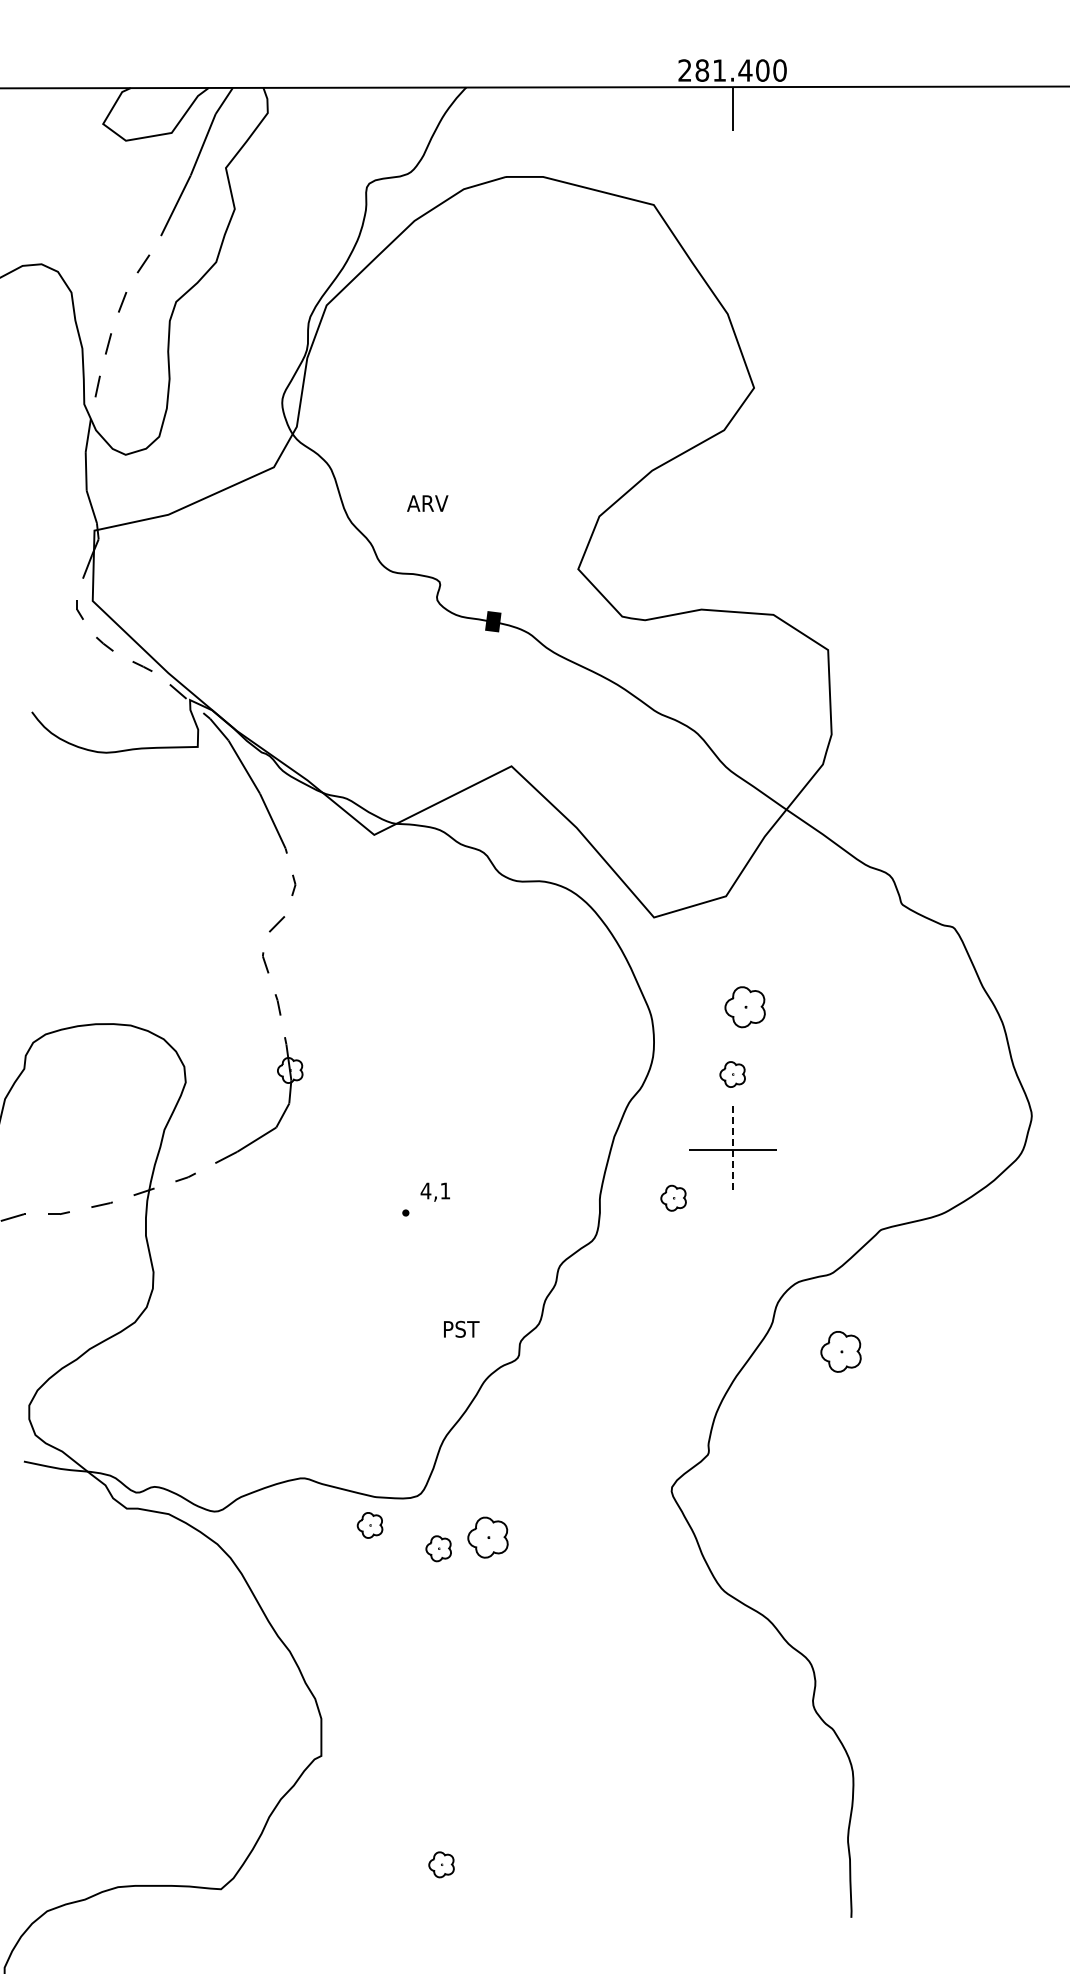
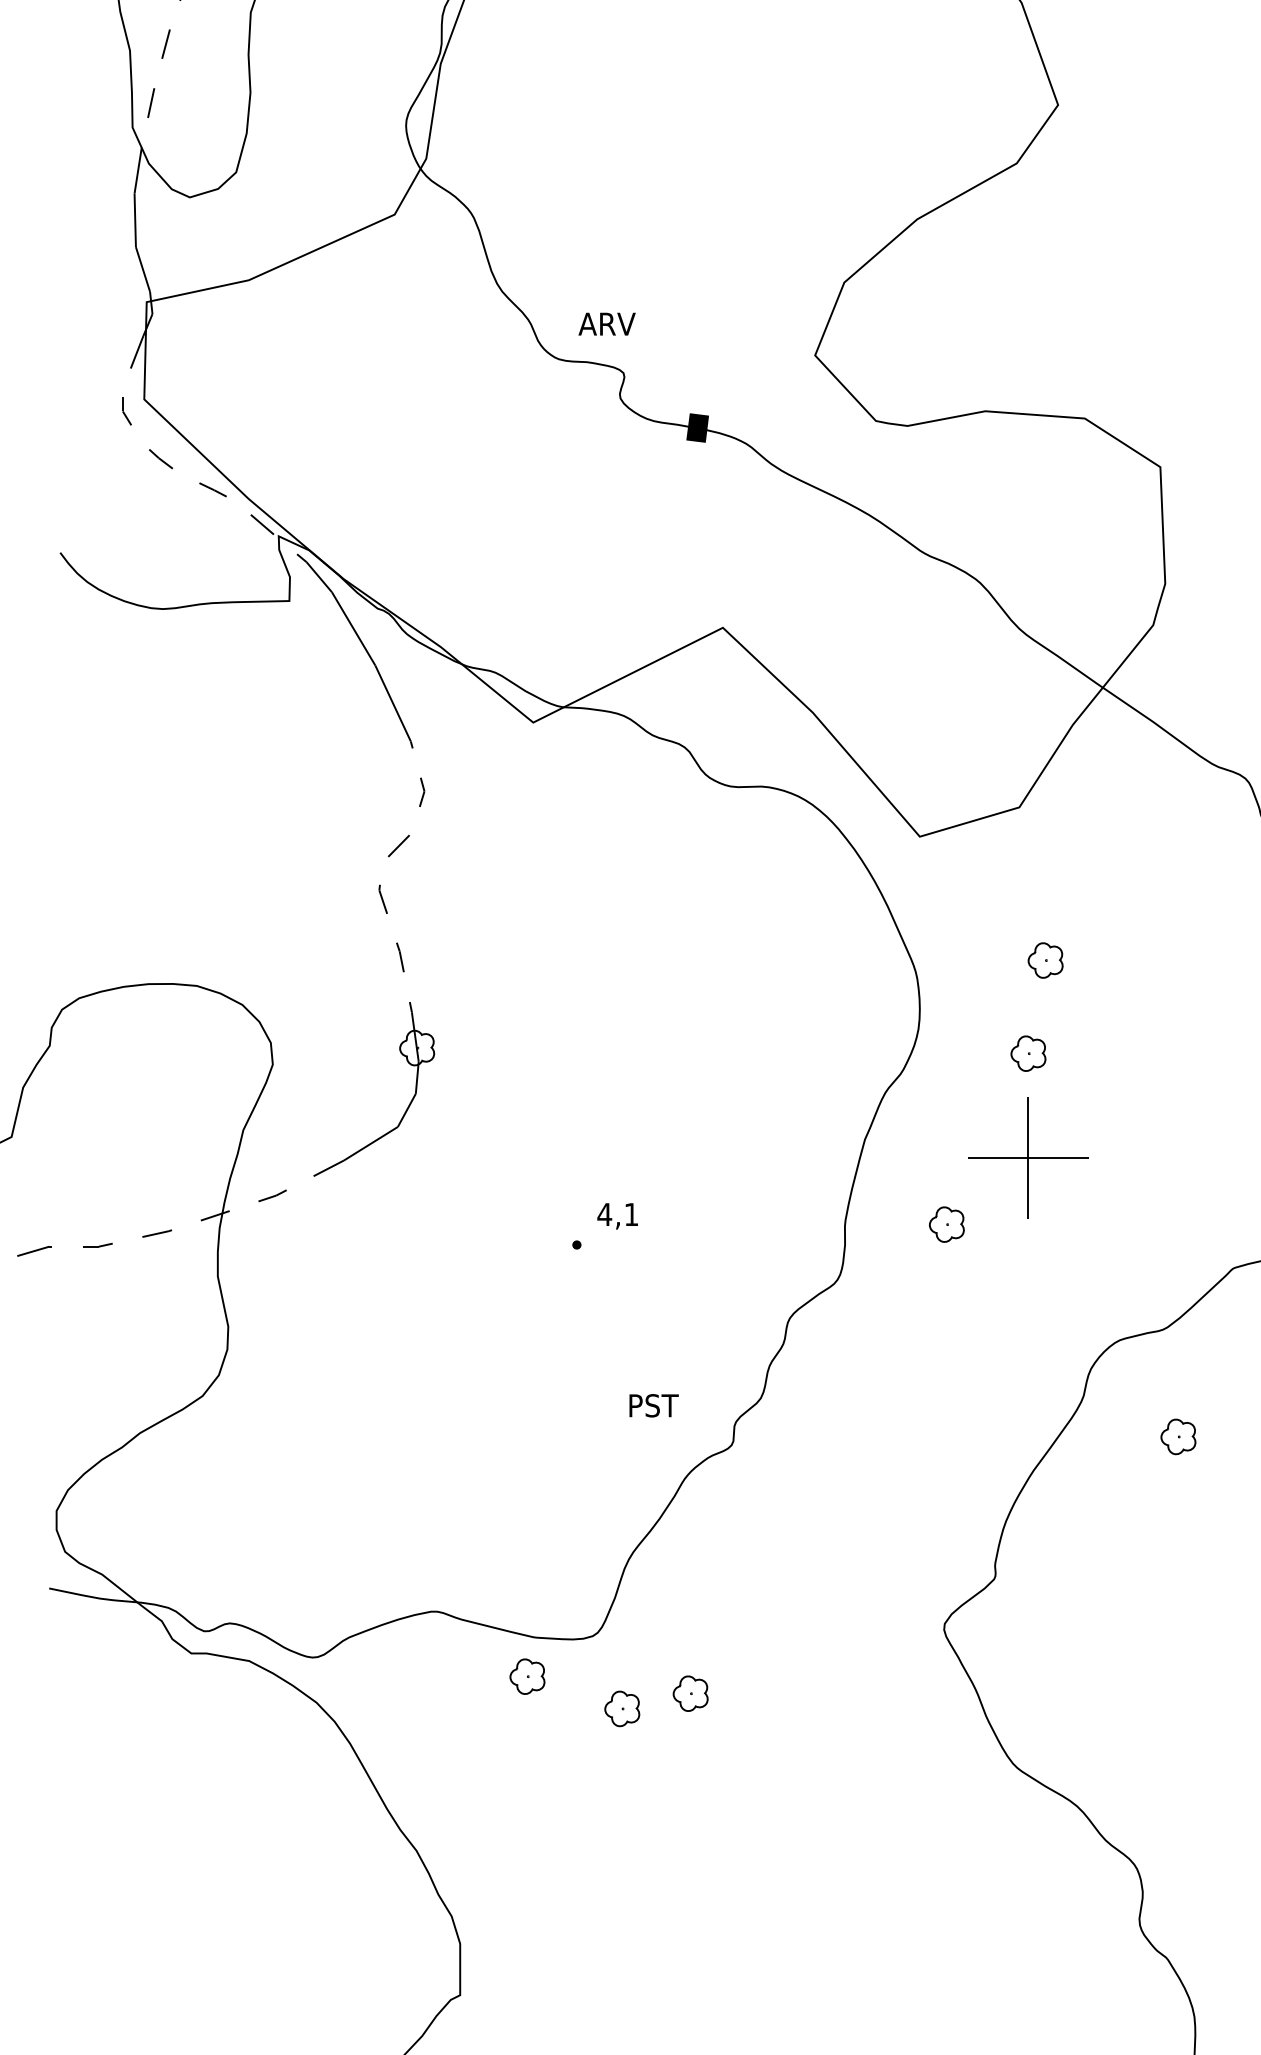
text: (427, 503) -> (606, 324), moved
part: (744, 1006) -> (1044, 959), size x0.62
line: (732, 1150) -> (1028, 1158), dashed -> solid
part: (841, 1351) -> (1178, 1436), size x0.62
part: (488, 1537) -> (691, 1693), size x0.62

